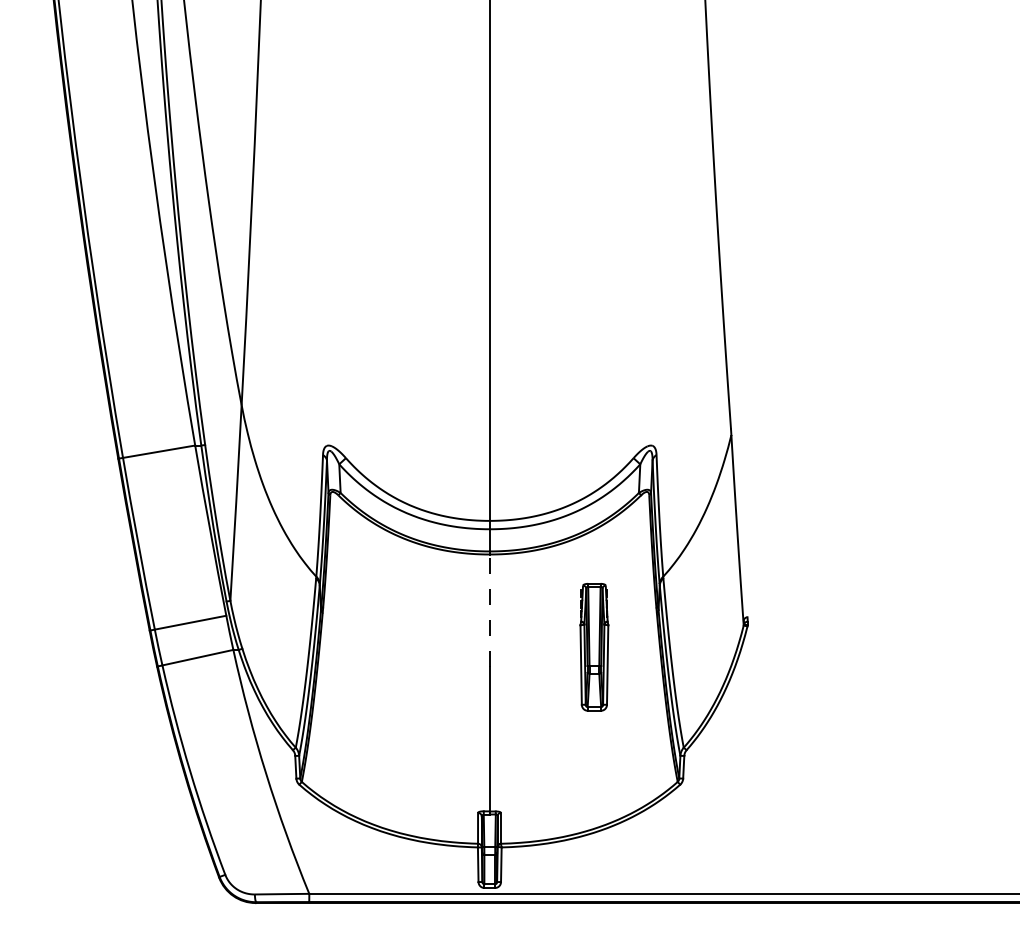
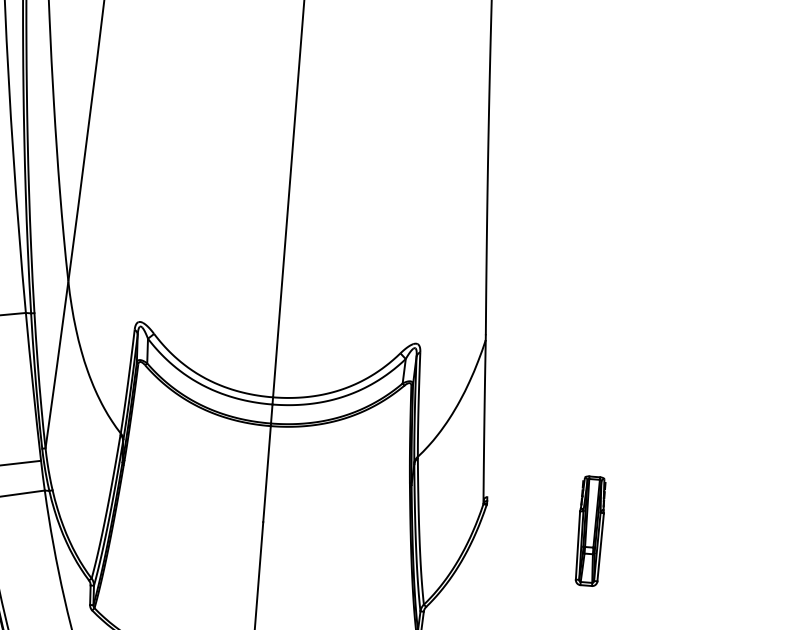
line: (489, 610) -> (266, 474), dashed -> solid
part: (594, 647) -> (590, 531), moved

